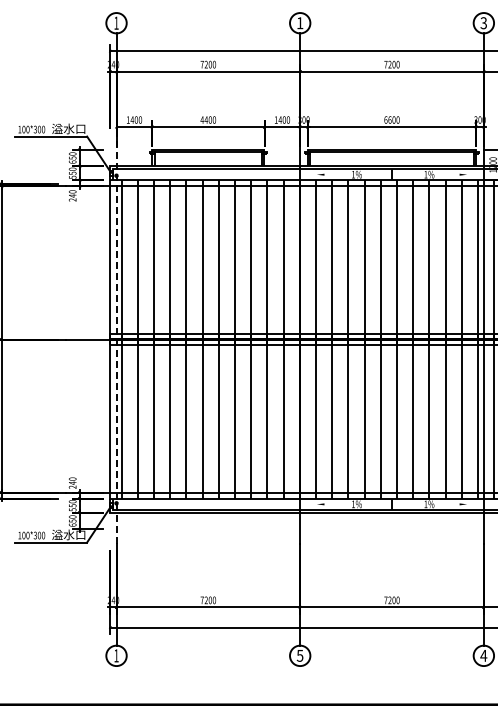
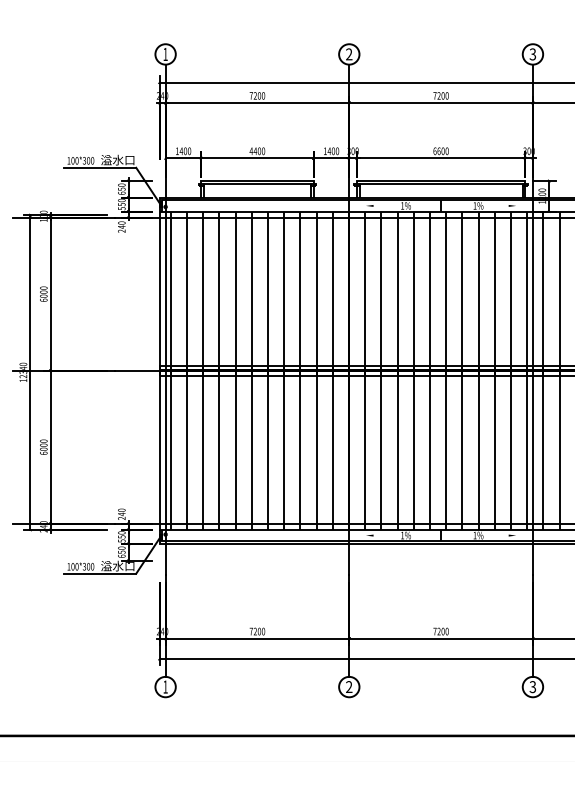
text: (300, 23) -> (349, 54), 1 -> 2
line: (116, 339) -> (165, 370), dashed -> solid
text: (300, 656) -> (349, 687), 5 -> 2
text: (483, 656) -> (532, 687), 4 -> 3

